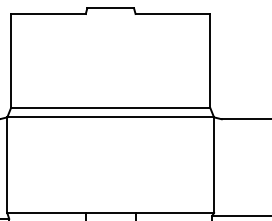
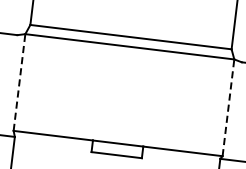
line: (7, 165) -> (19, 82), solid -> dashed
line: (214, 165) -> (228, 108), solid -> dashed

